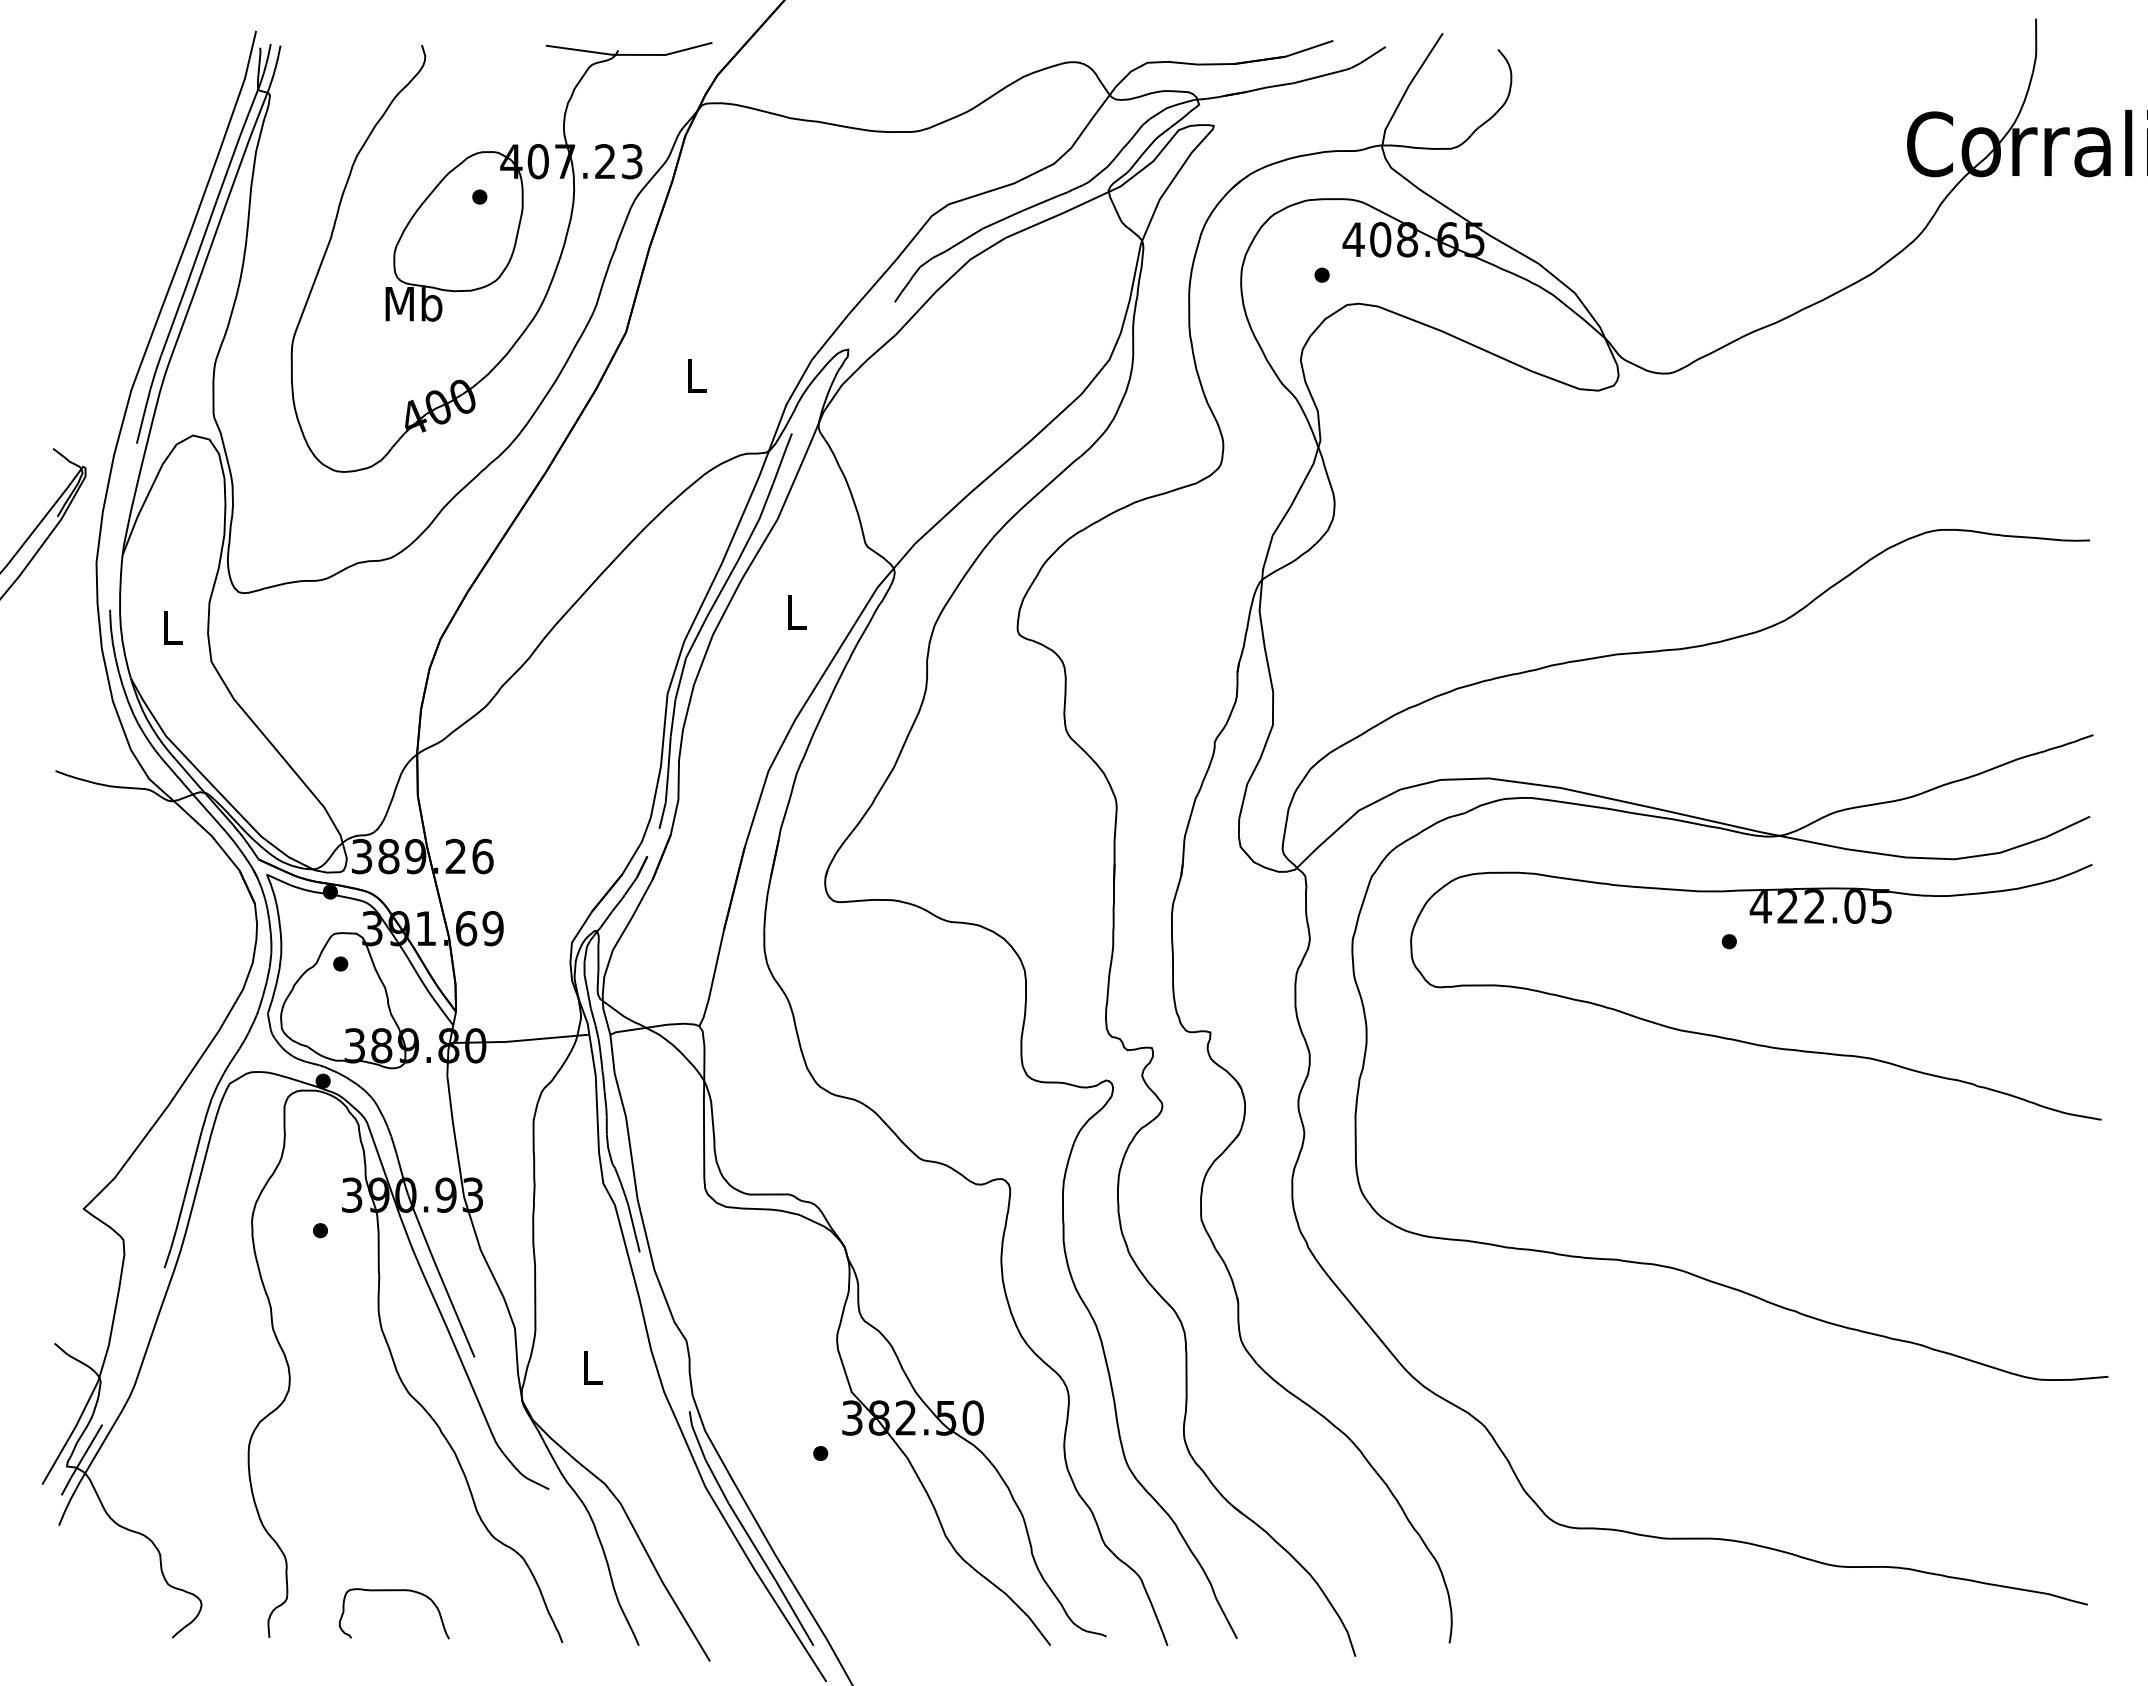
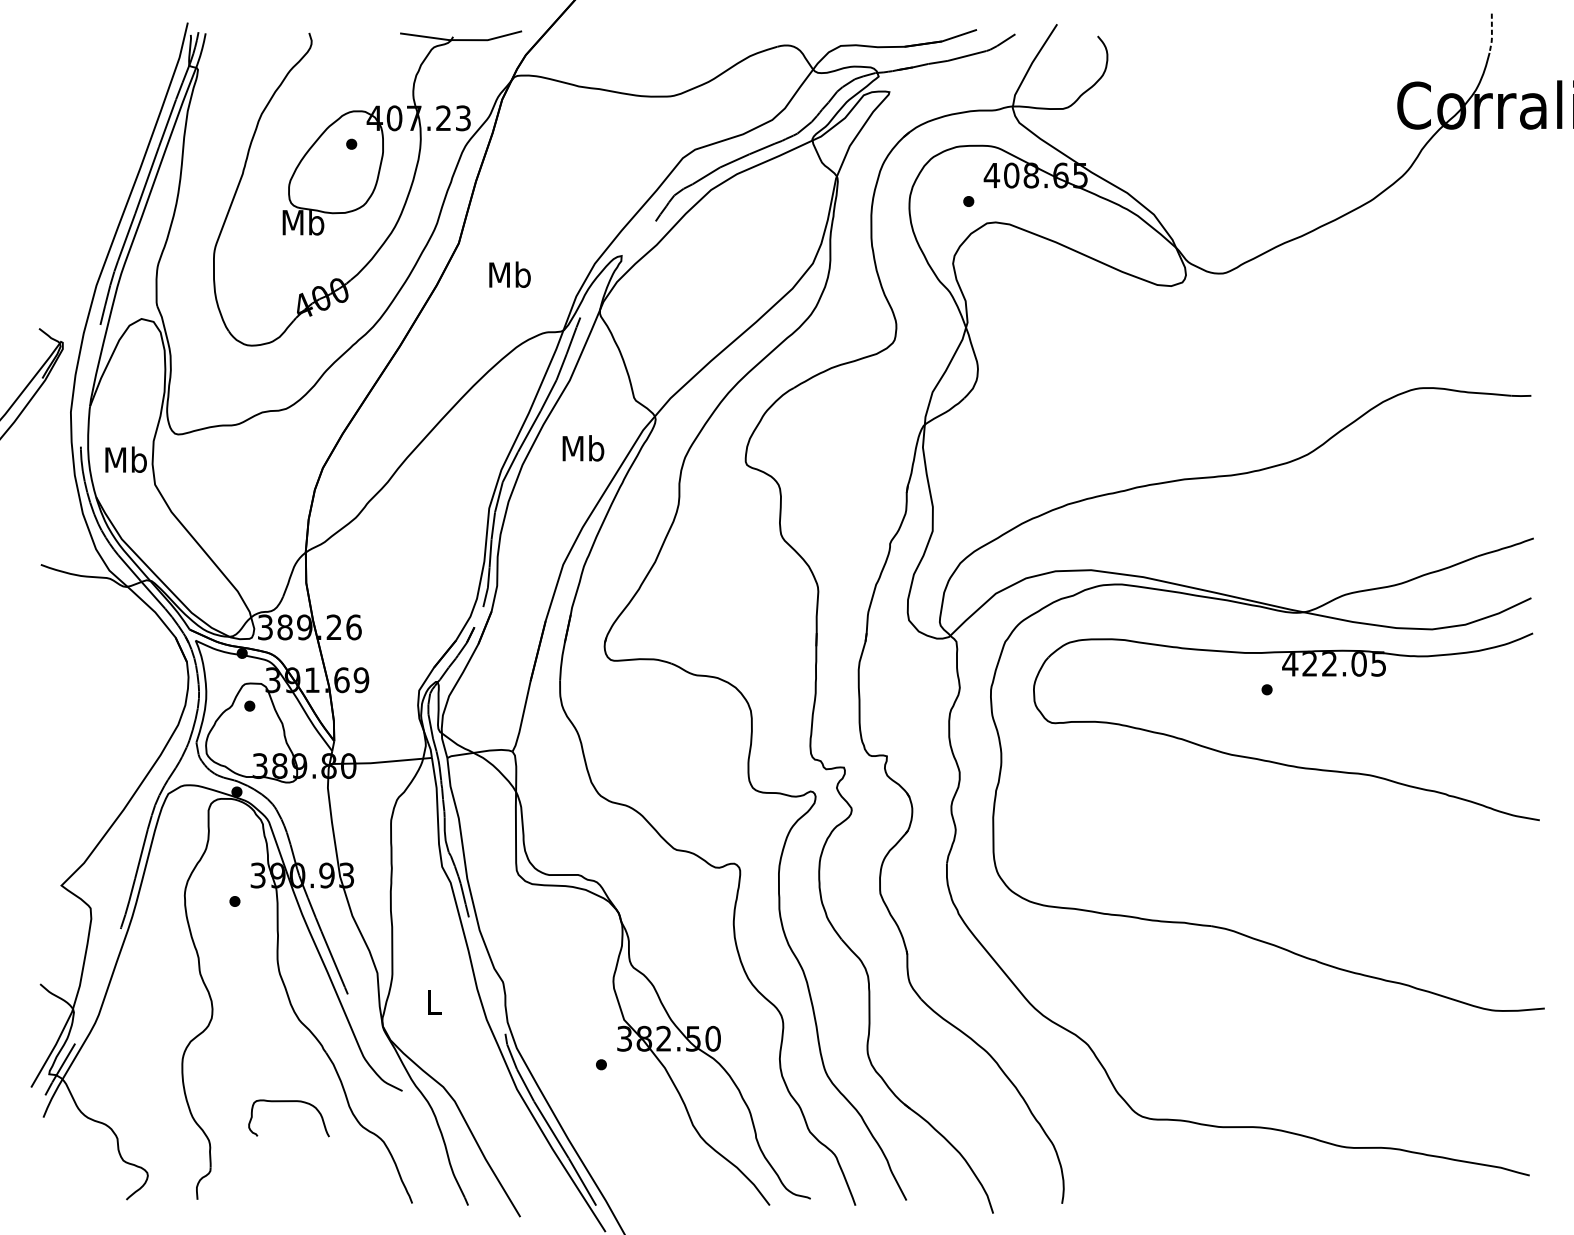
line: (2036, 47) -> (1492, 34), solid -> dashed
text: (695, 375) -> (509, 275), L -> Mb
text: (795, 612) -> (582, 448), L -> Mb
text: (171, 627) -> (125, 459), L -> Mb
curve: (394, 1591) -> (289, 1102), moved

